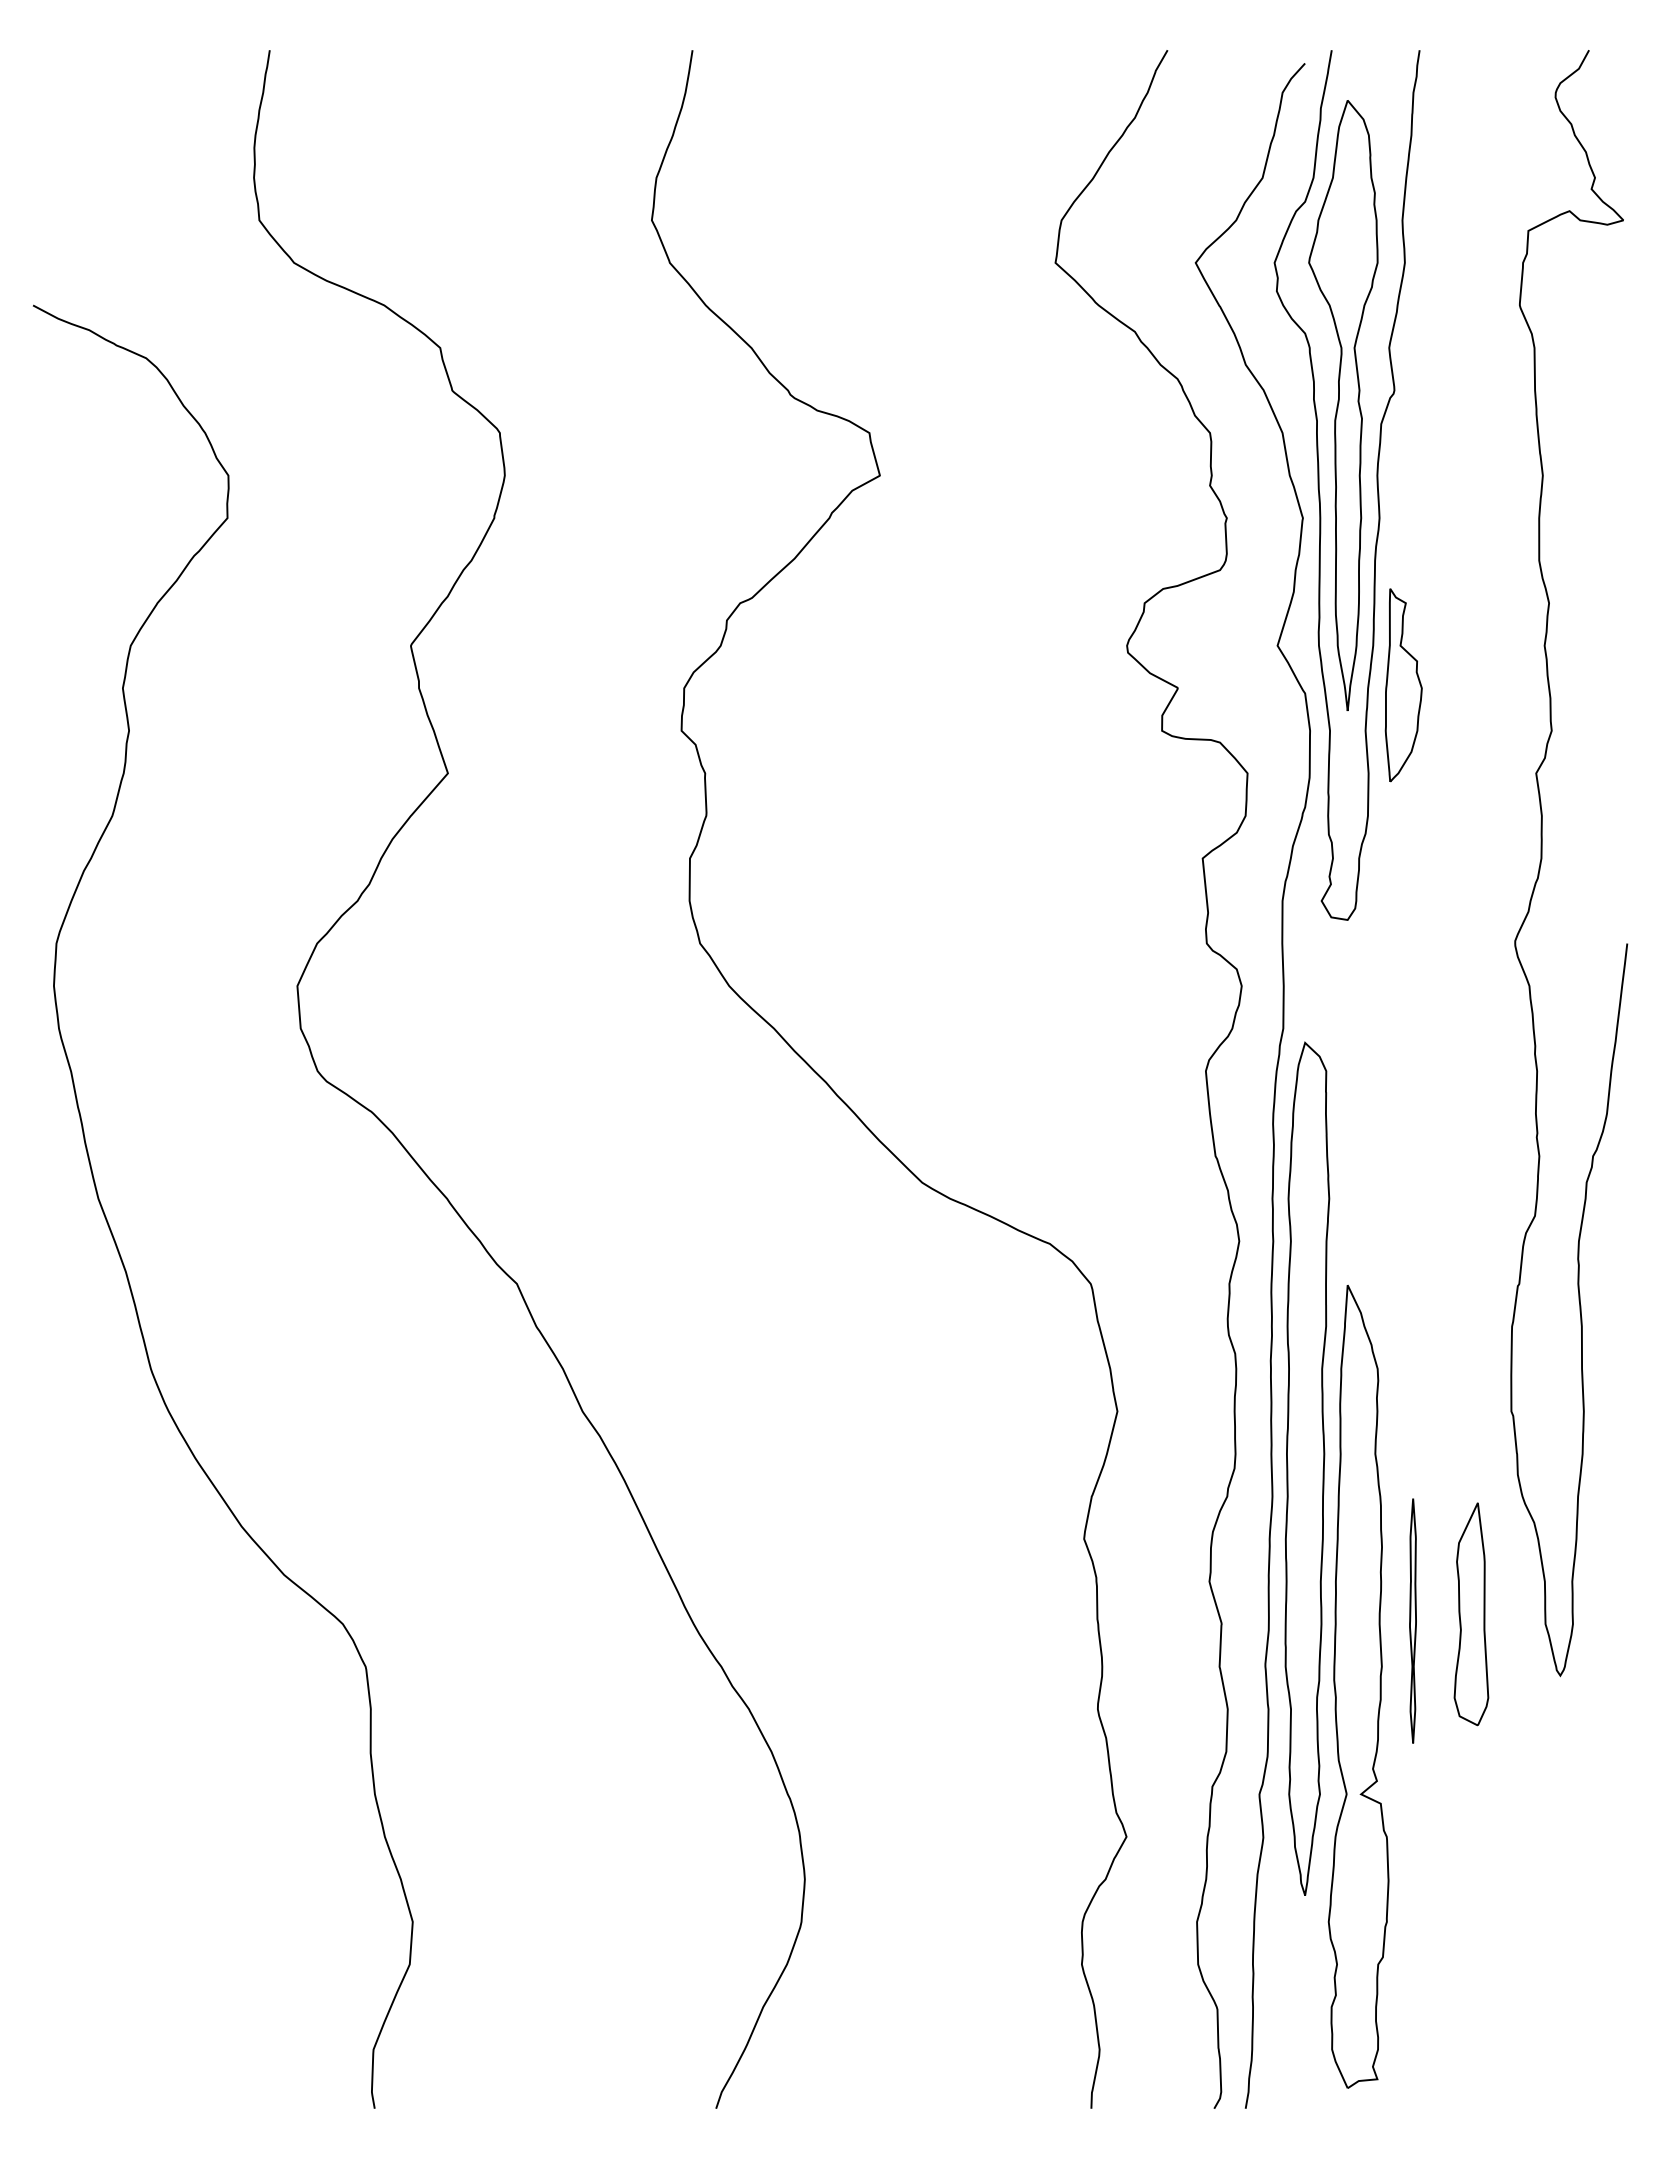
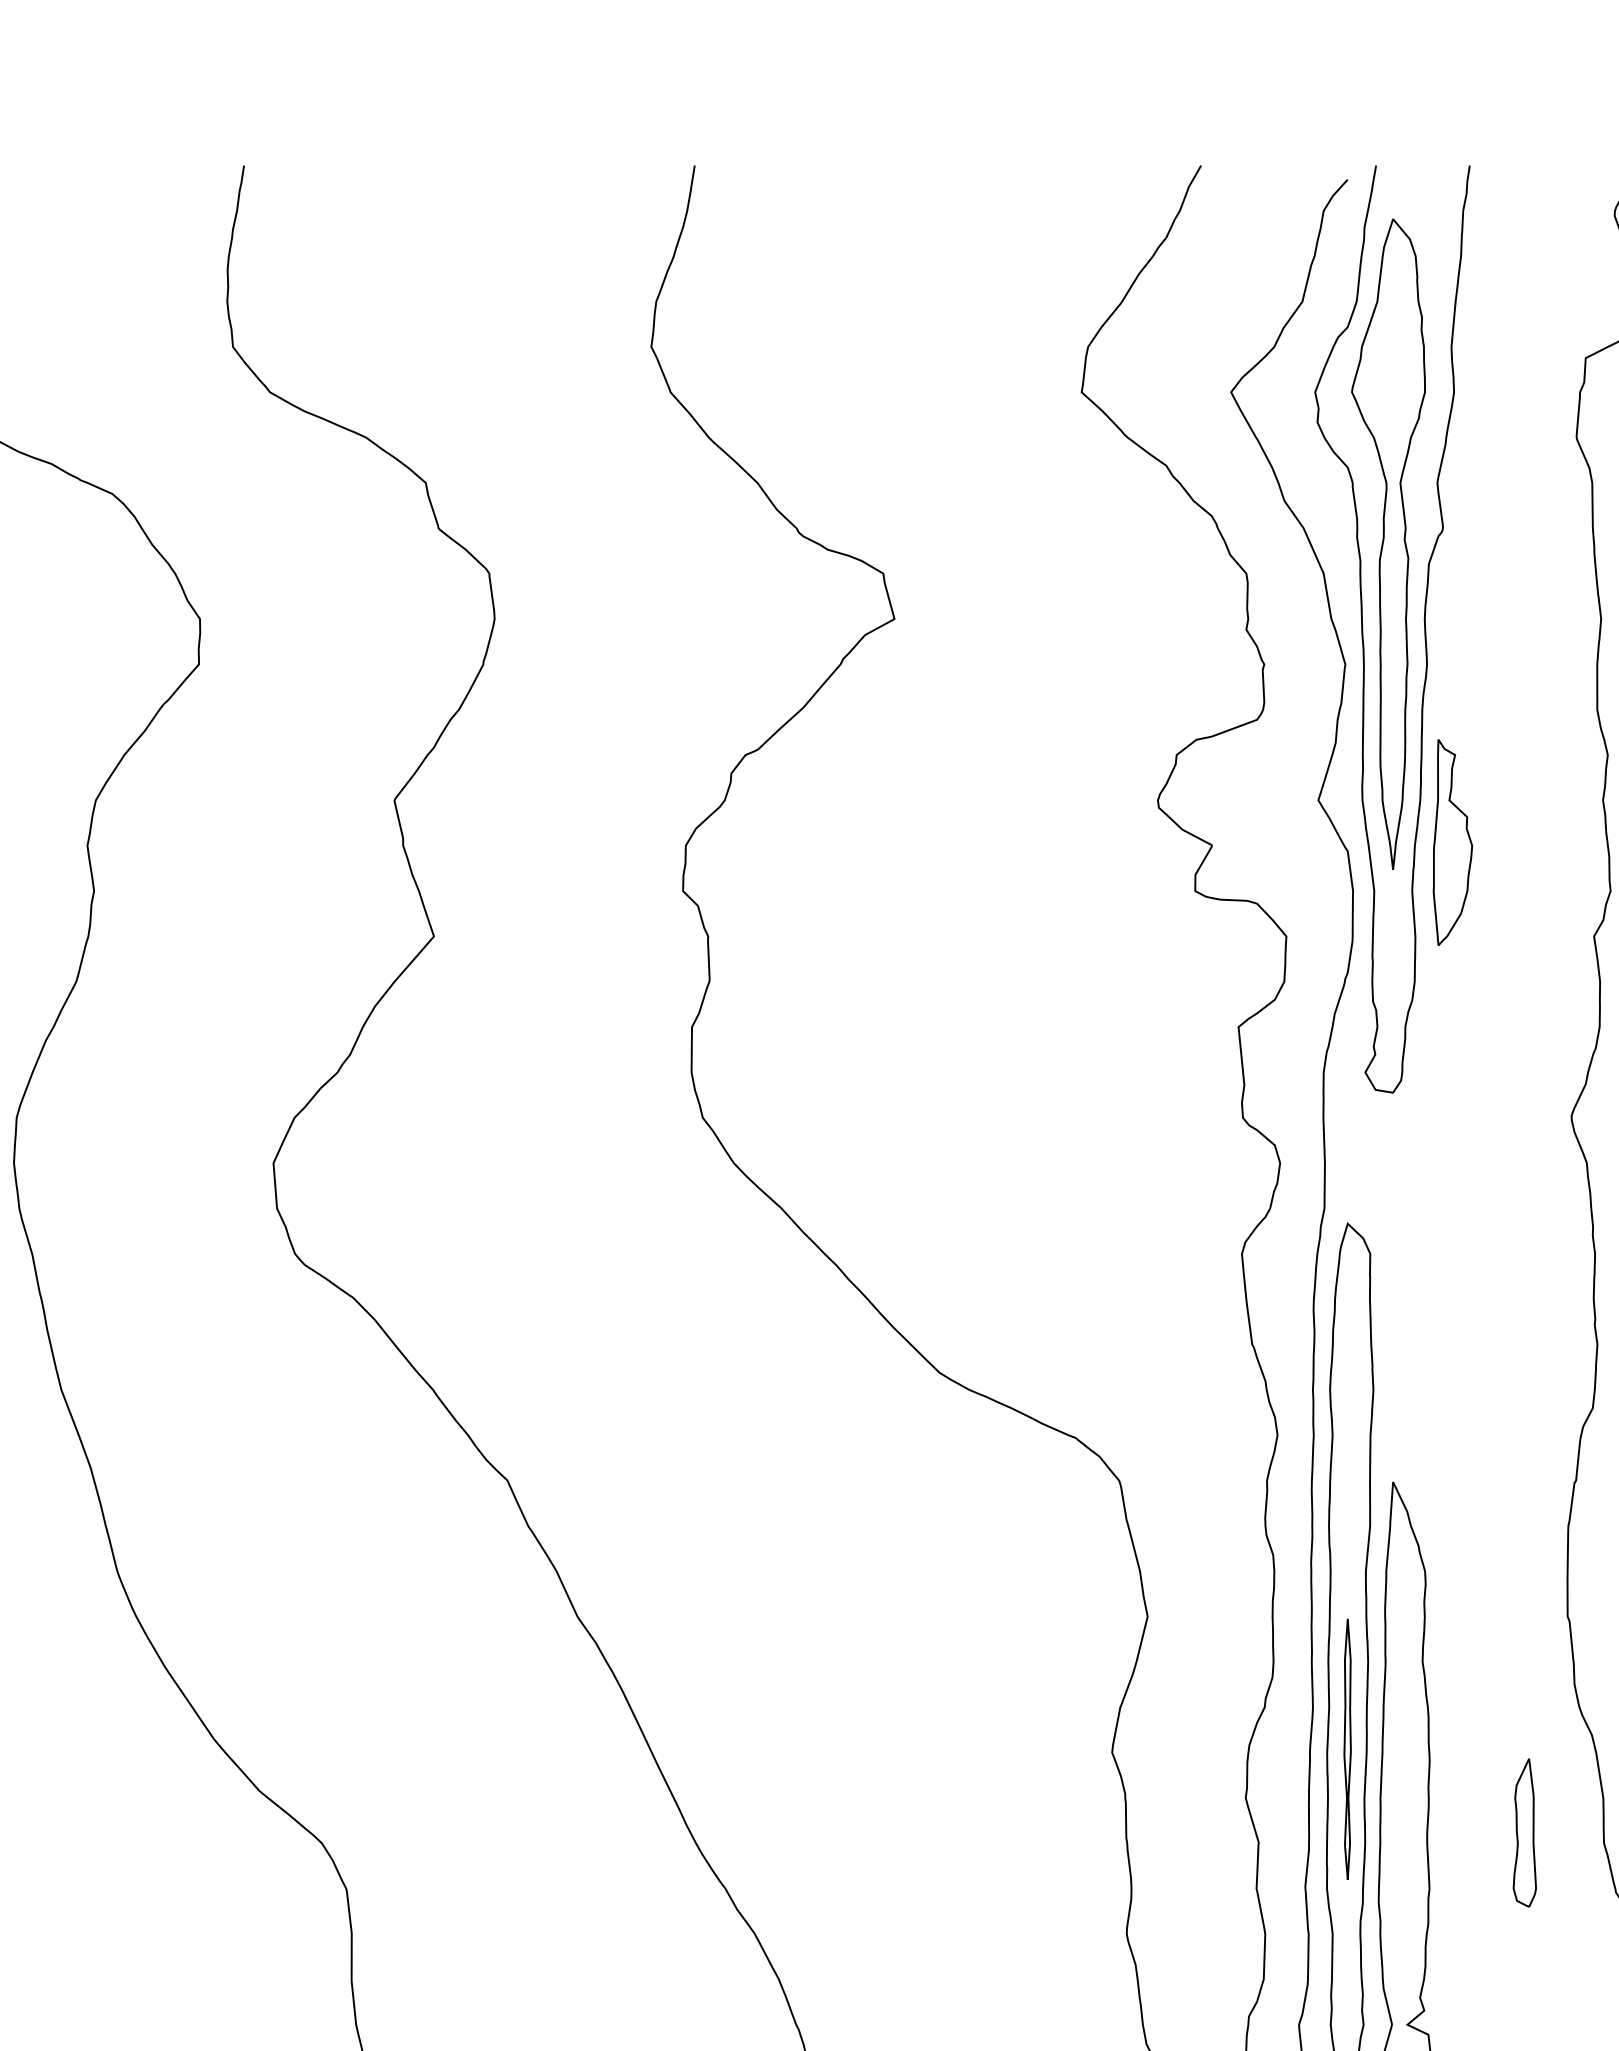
part: (1470, 1614) -> (1524, 1833), size x0.62
part: (1412, 1620) -> (1347, 1748), moved

